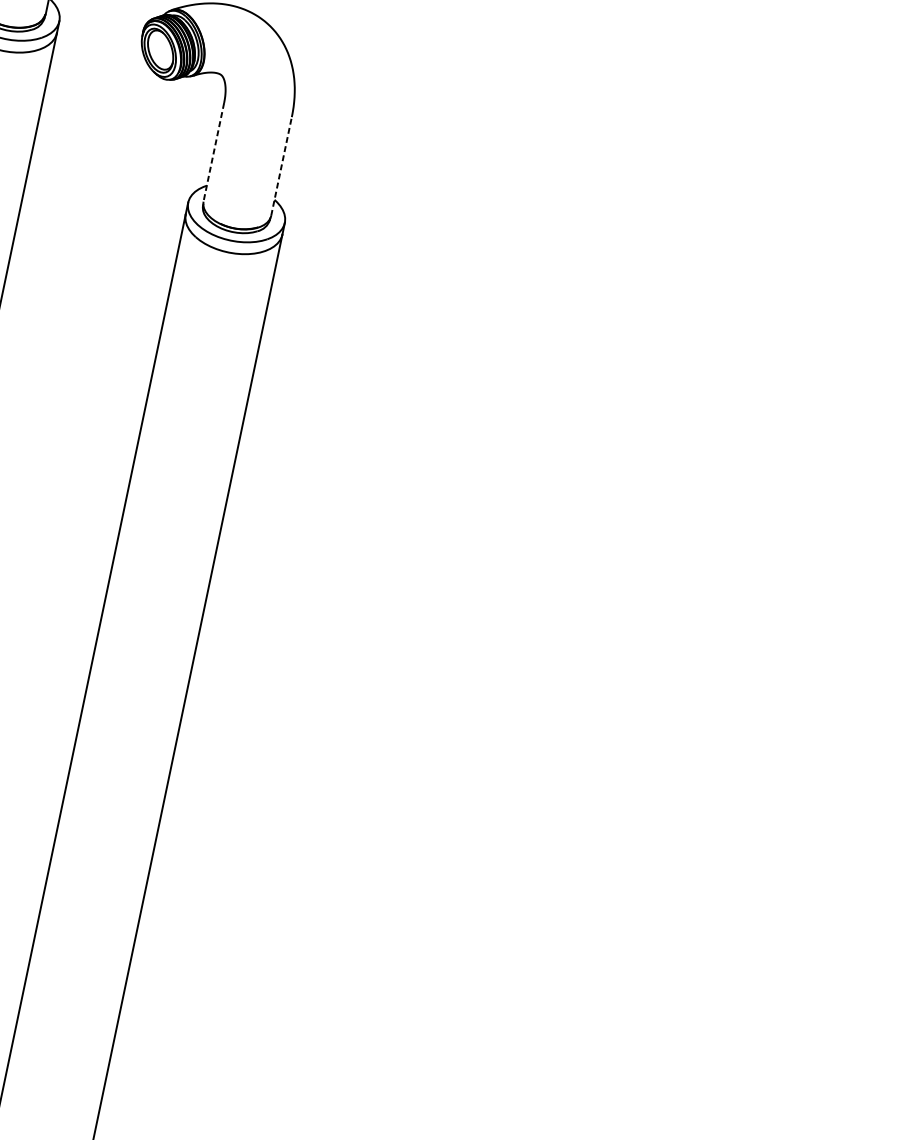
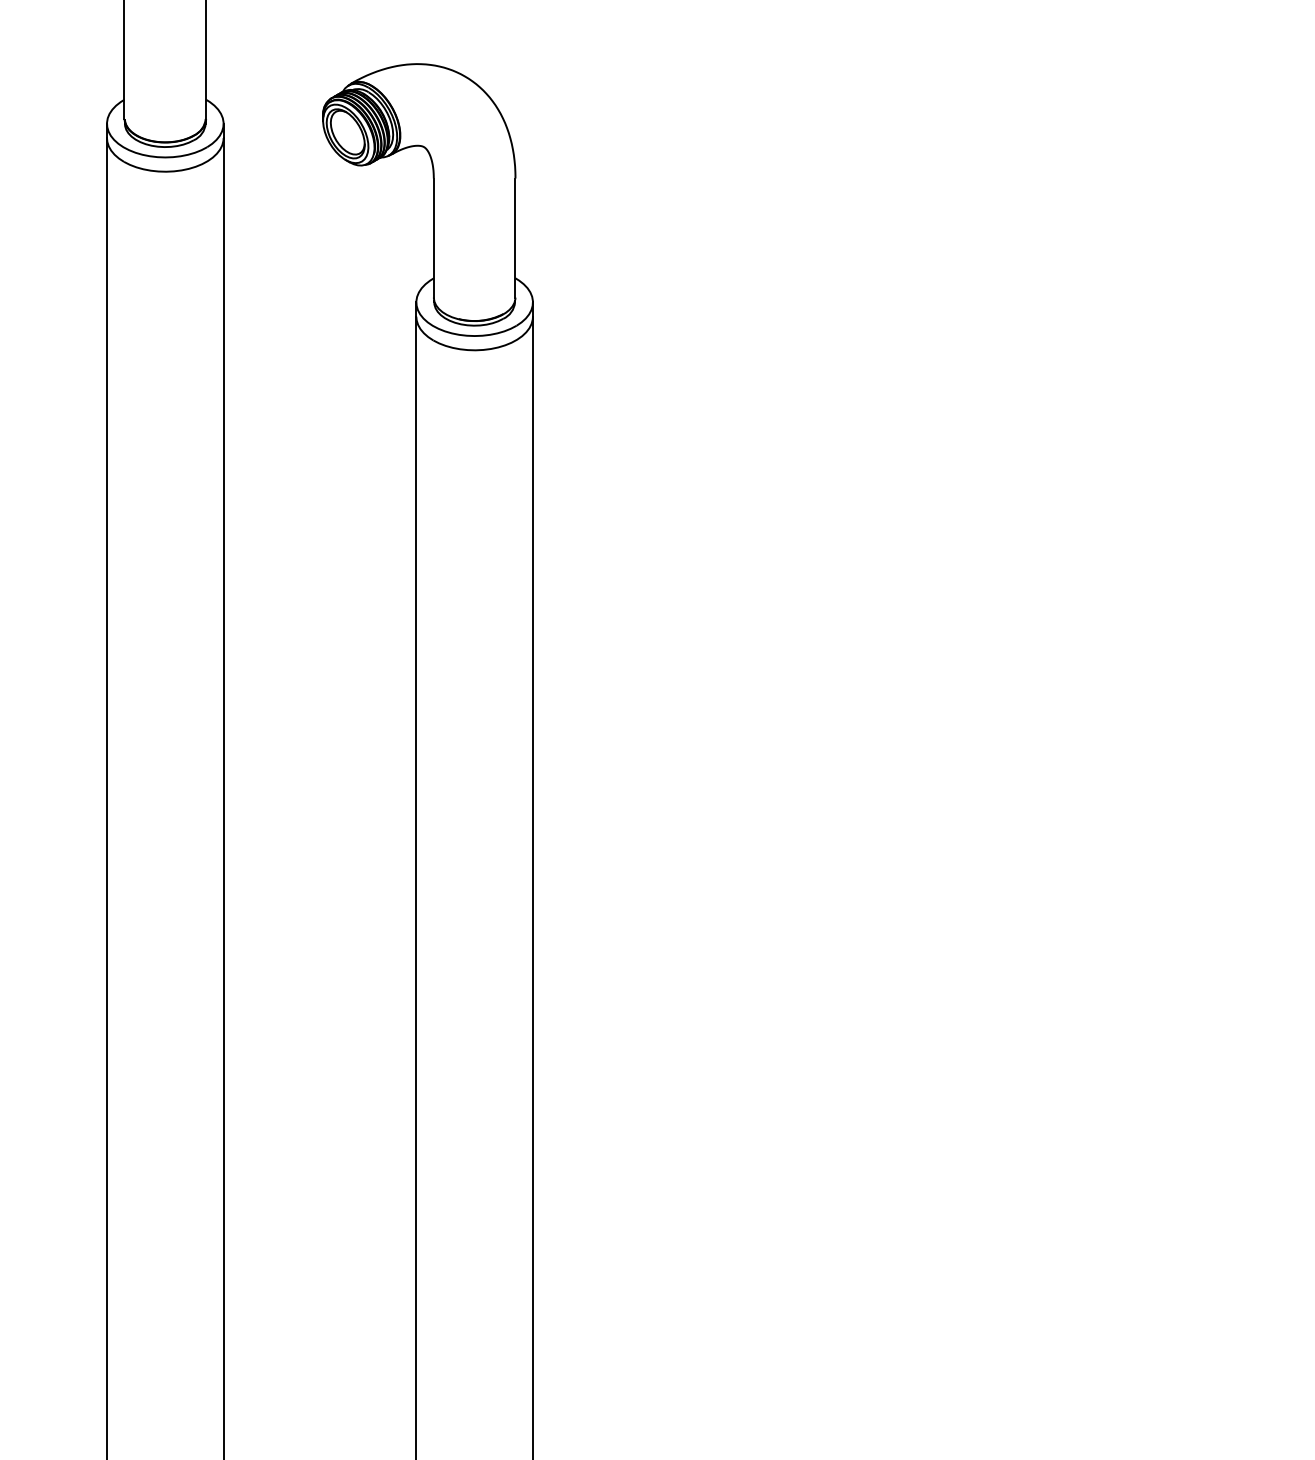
line: (213, 152) -> (433, 238), dashed -> solid
line: (281, 166) -> (515, 238), dashed -> solid

